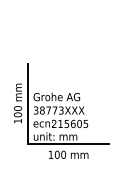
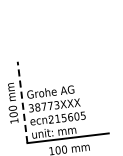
line: (28, 103) -> (22, 102), solid -> dashed

